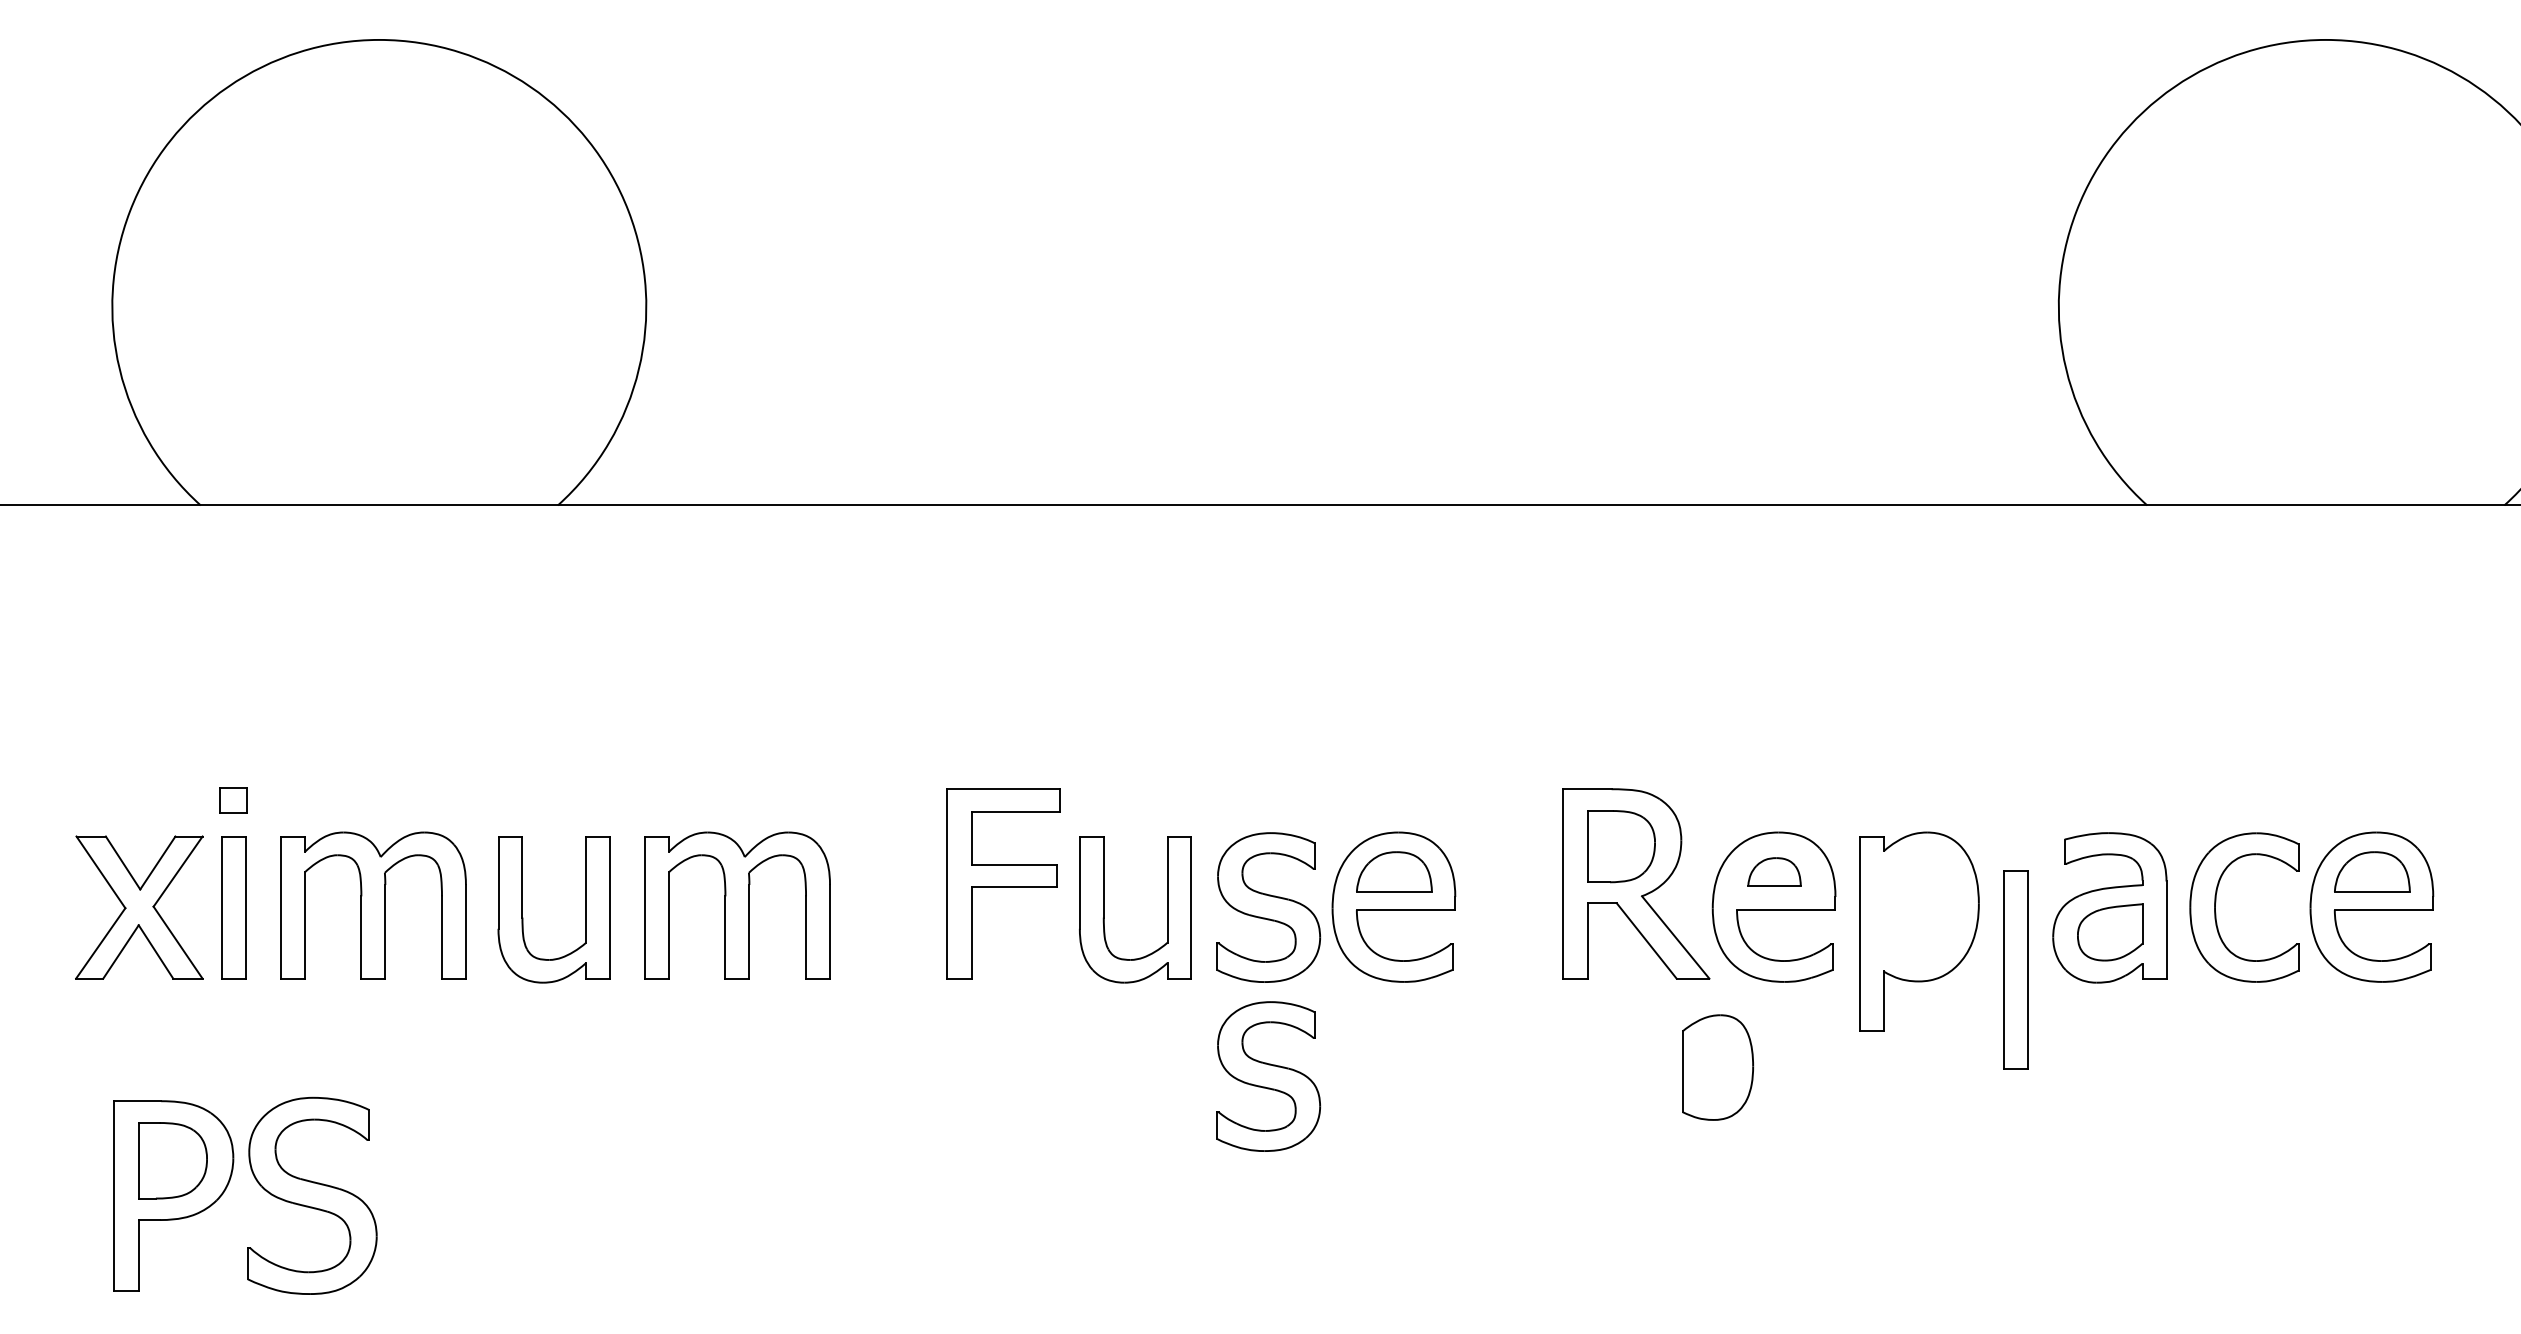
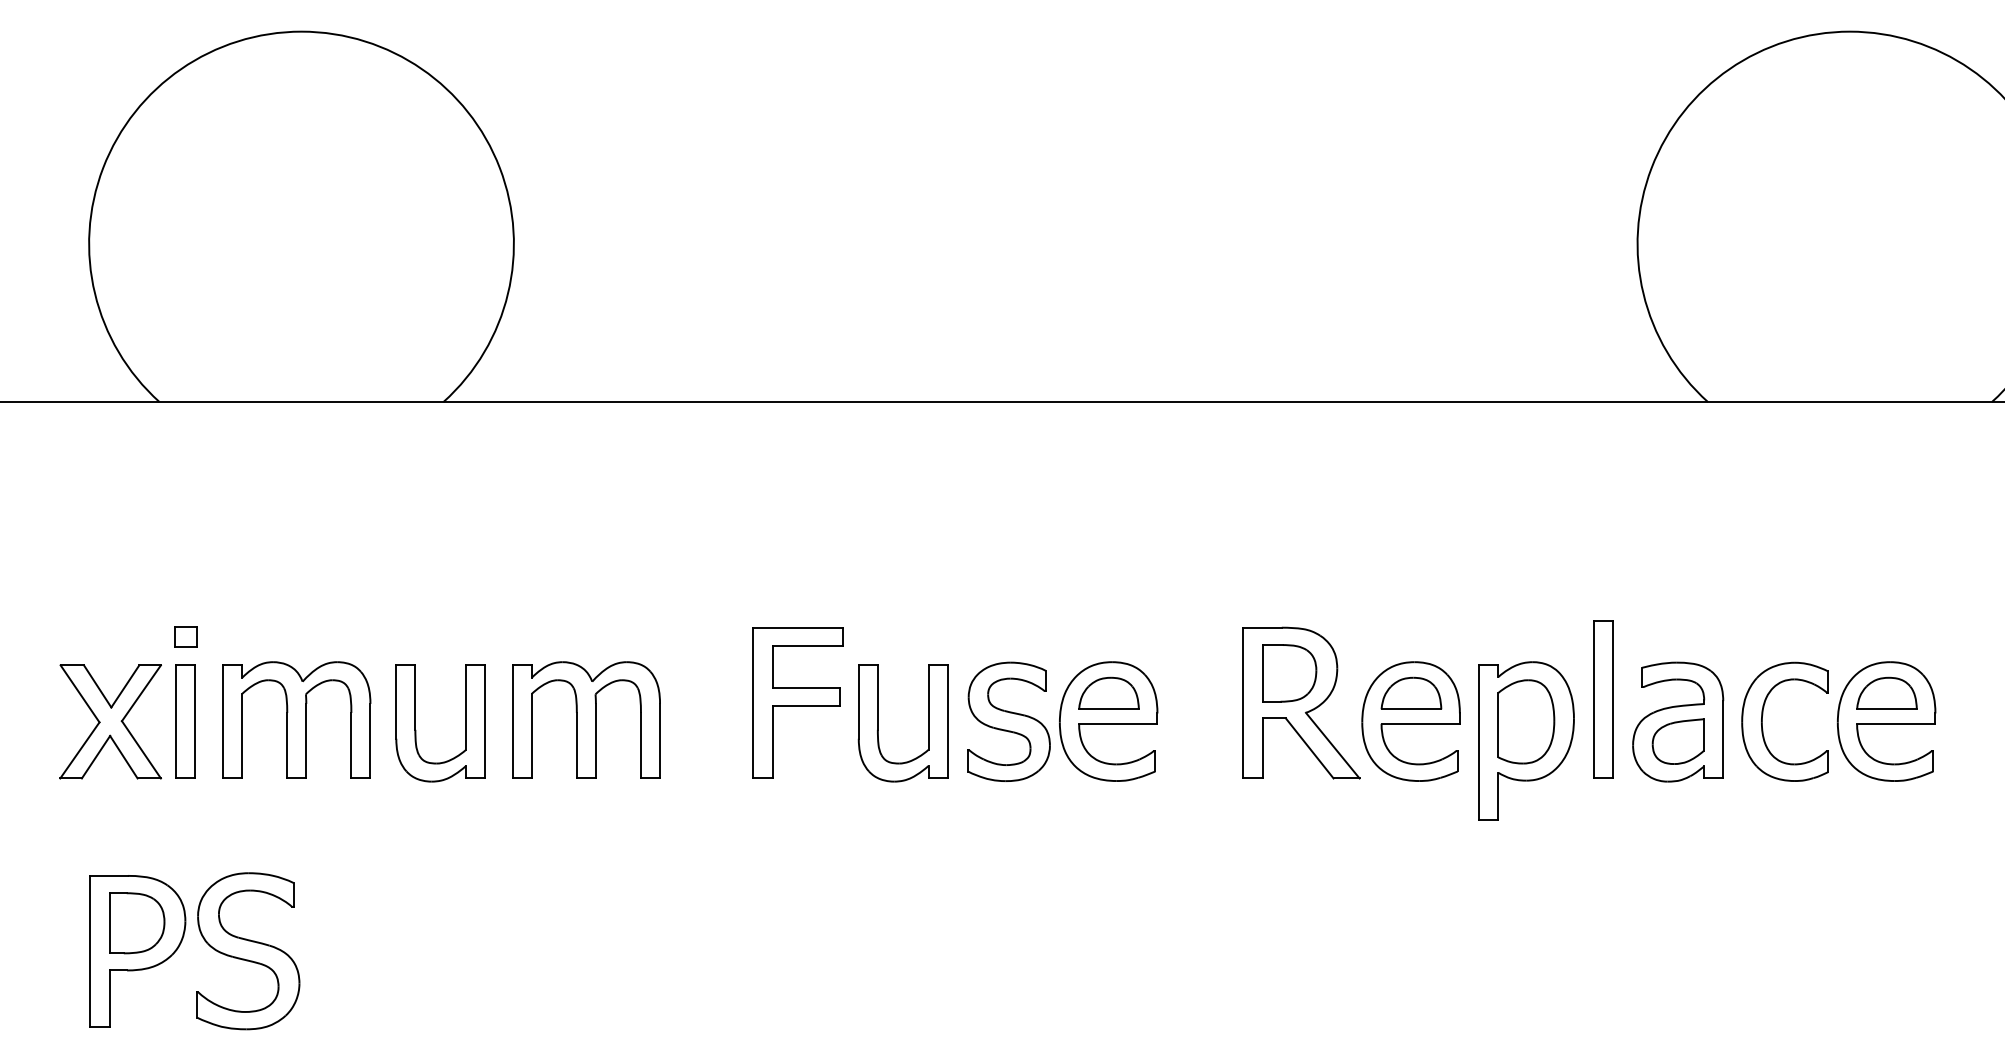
part: (1774, 871) -> (1411, 693), size x1.43
part: (2015, 969) -> (1603, 699), moved
part: (1718, 1067) -> (1526, 721), moved
part: (1268, 1076) -> (1008, 856), removed

